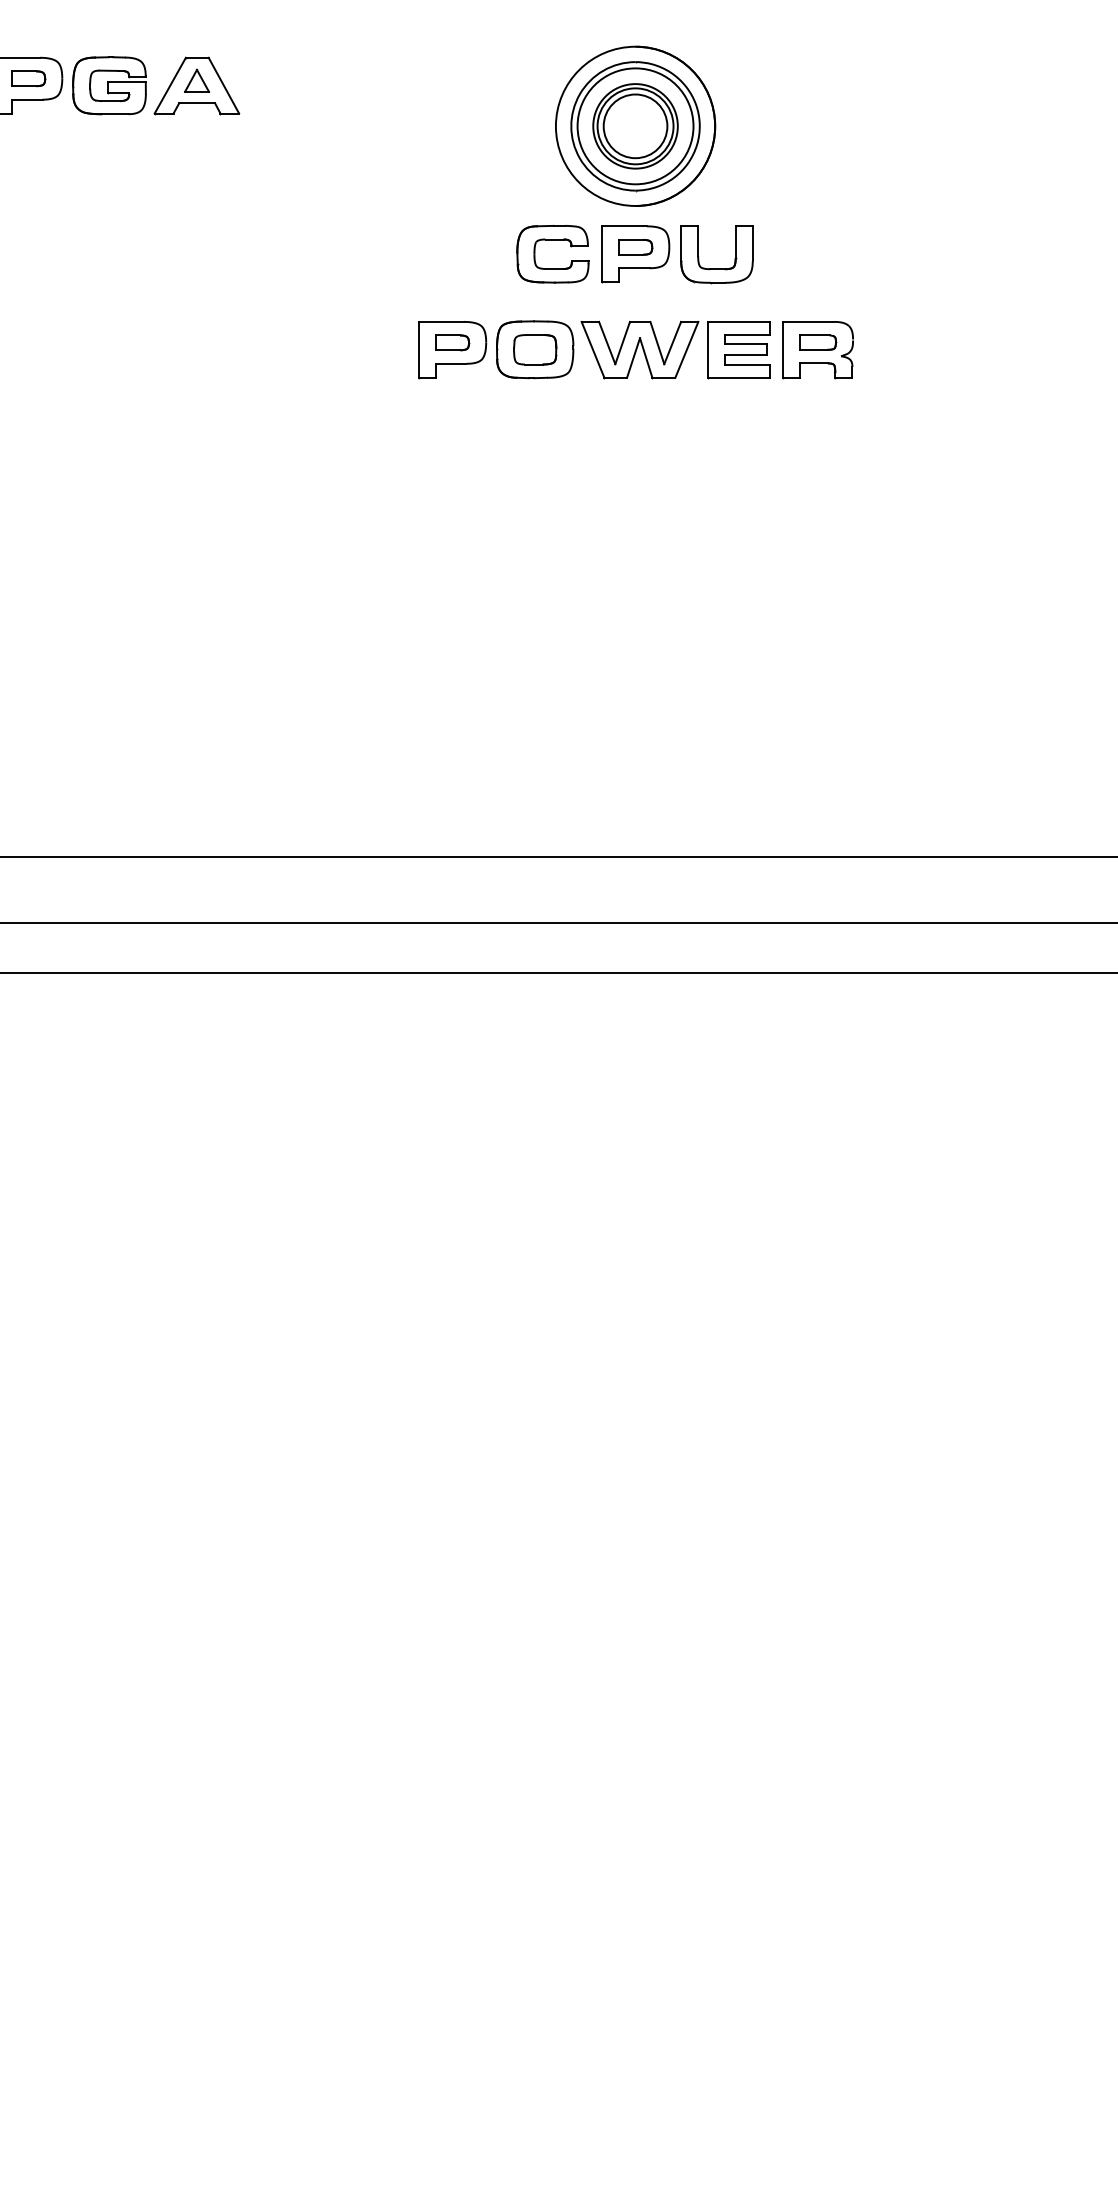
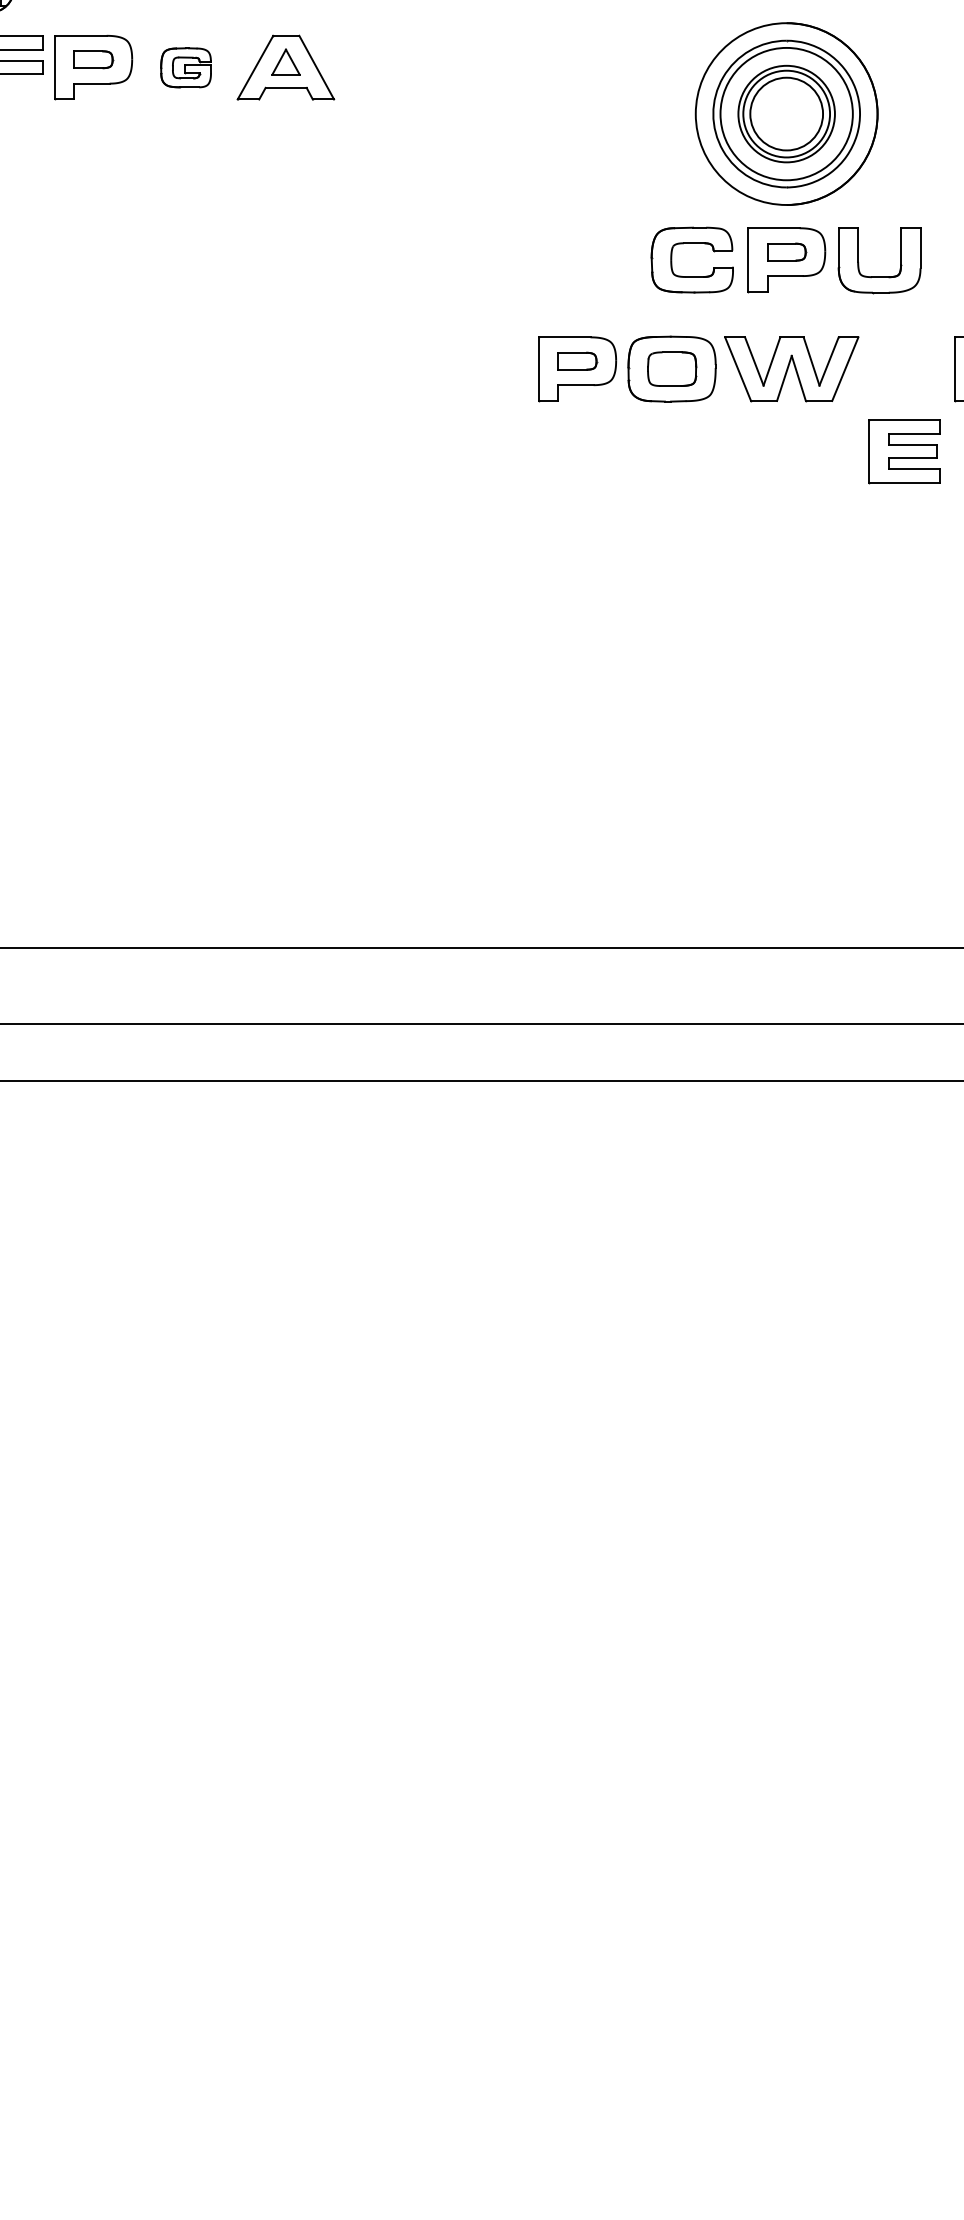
part: (109, 85) -> (186, 67), size x0.6
part: (738, 350) -> (904, 452), moved

